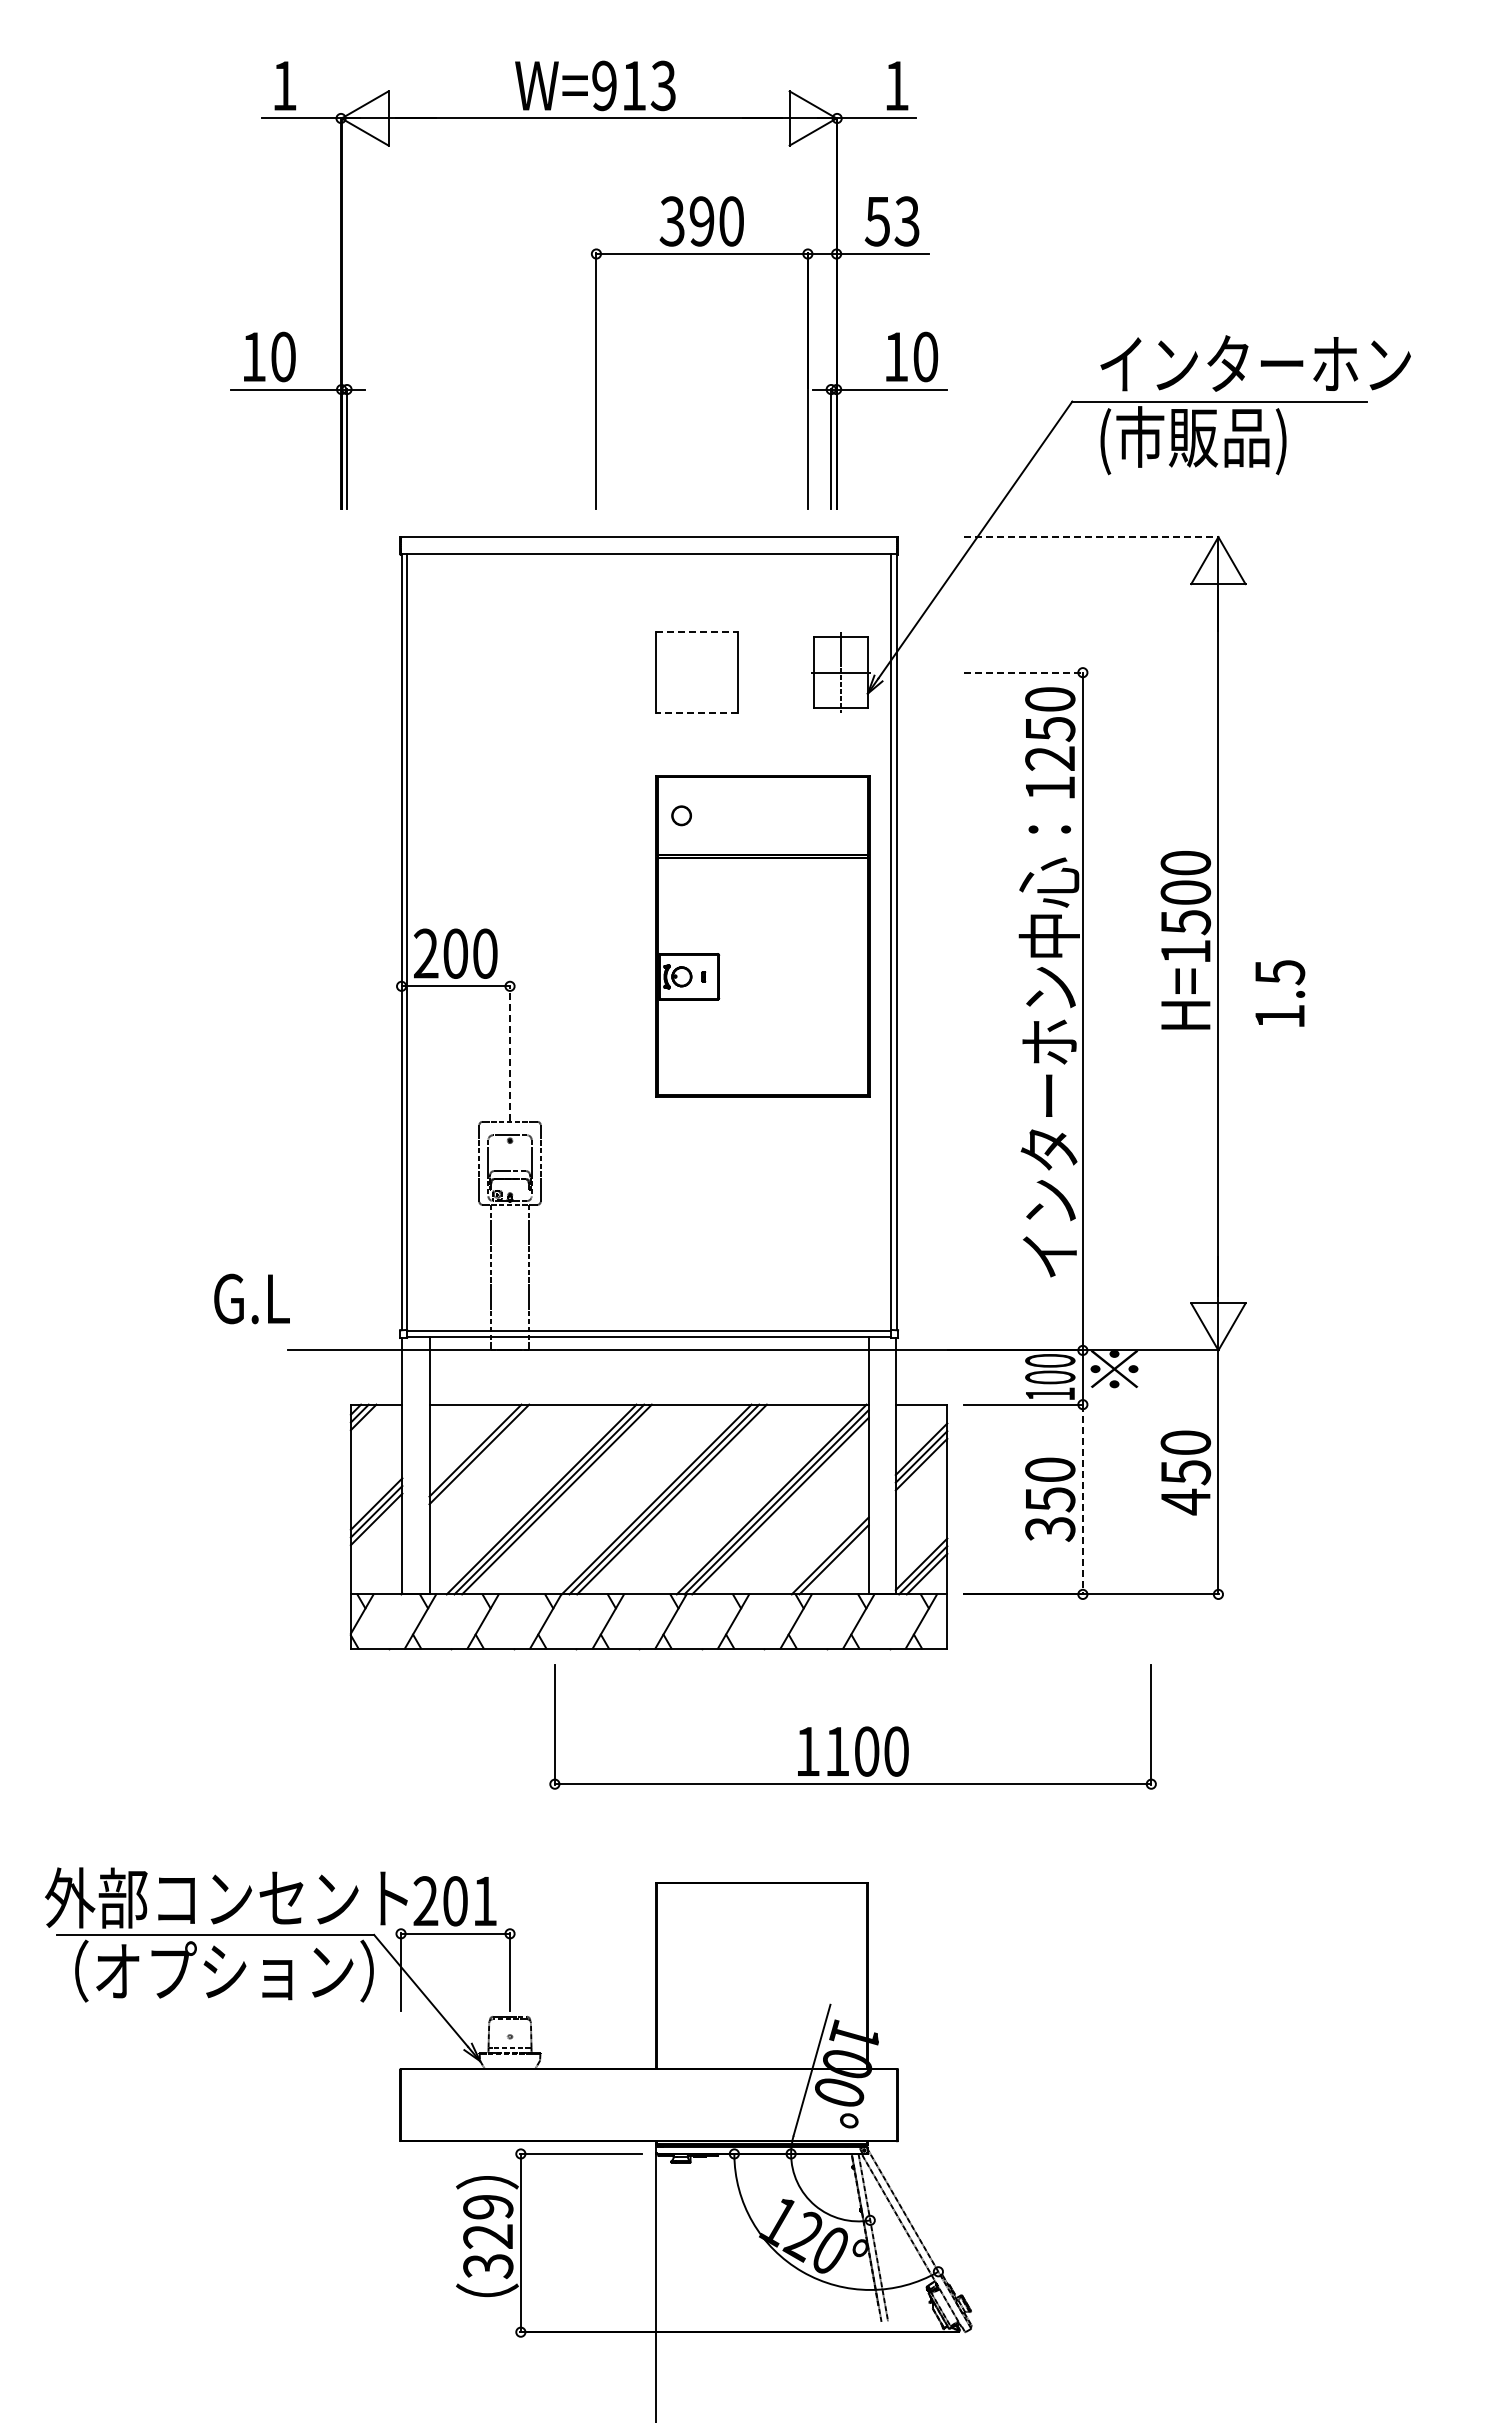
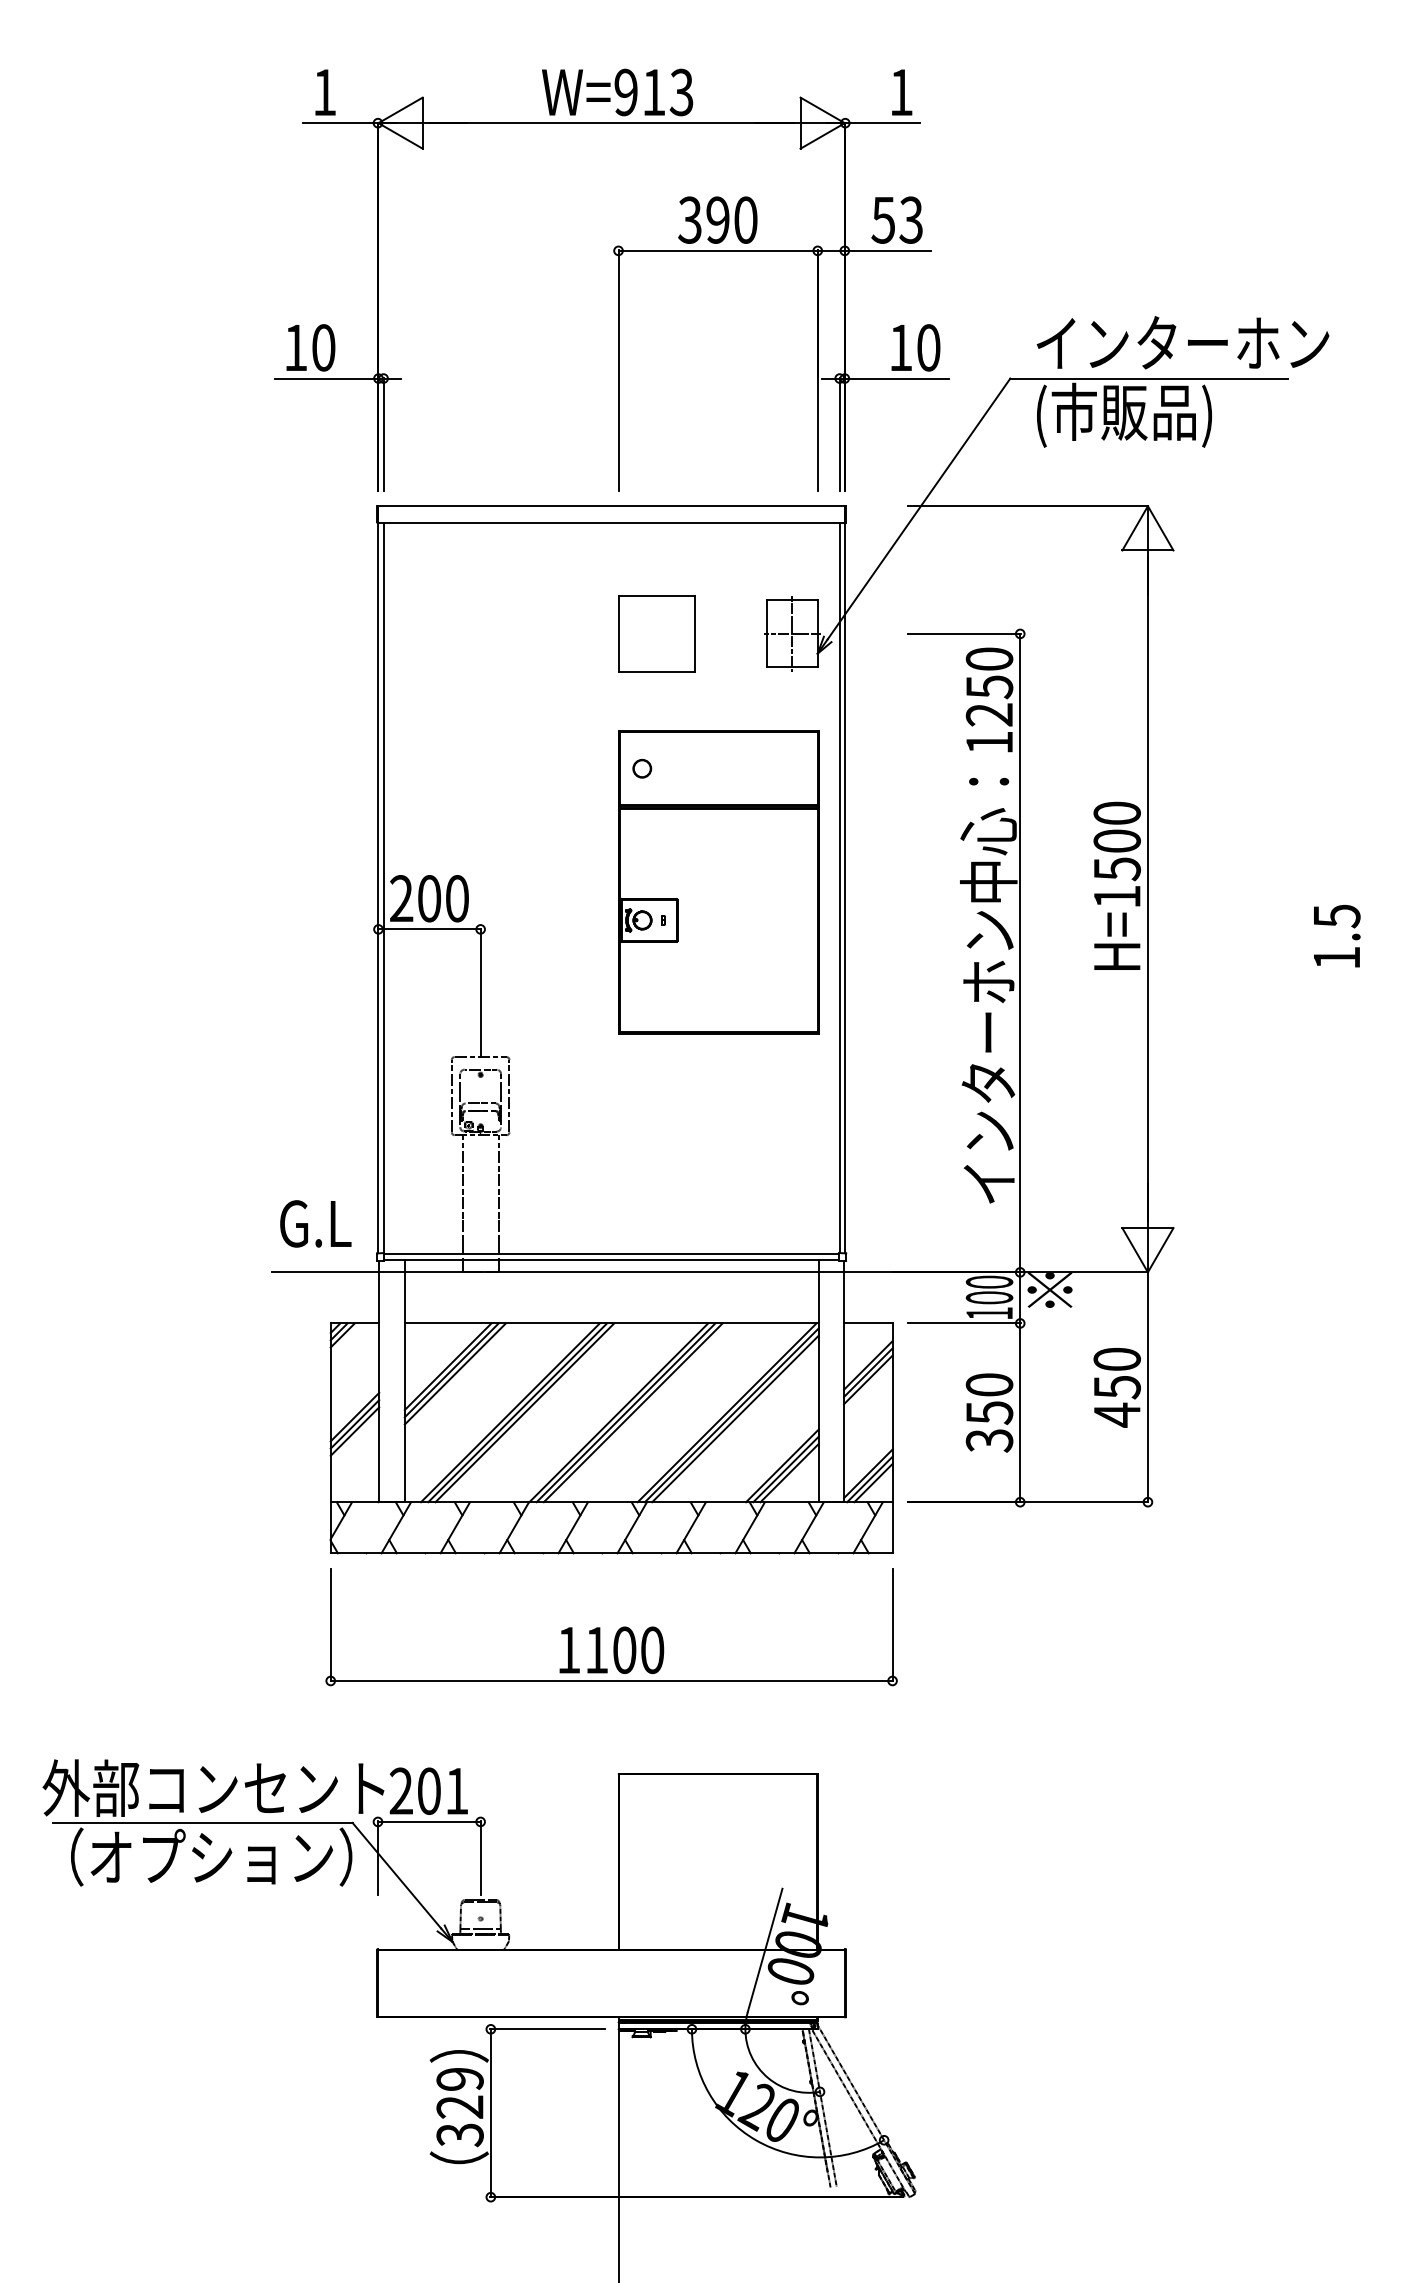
part: (595, 284) -> (617, 279), moved
line: (1091, 537) -> (1028, 506), dashed -> solid
line: (697, 632) -> (657, 596), dashed -> solid
line: (1023, 672) -> (964, 633), dashed -> solid
line: (697, 713) -> (657, 672), dashed -> solid
text: (1280, 993) -> (1337, 936), moved
line: (510, 1053) -> (481, 992), dashed -> solid
text: (251, 1298) -> (315, 1223), moved
line: (482, 1458) -> (454, 1374), added
line: (1082, 1499) -> (1019, 1412), dashed -> solid
line: (837, 1563) -> (789, 1473), added
part: (859, 1730) -> (617, 1630), moved

